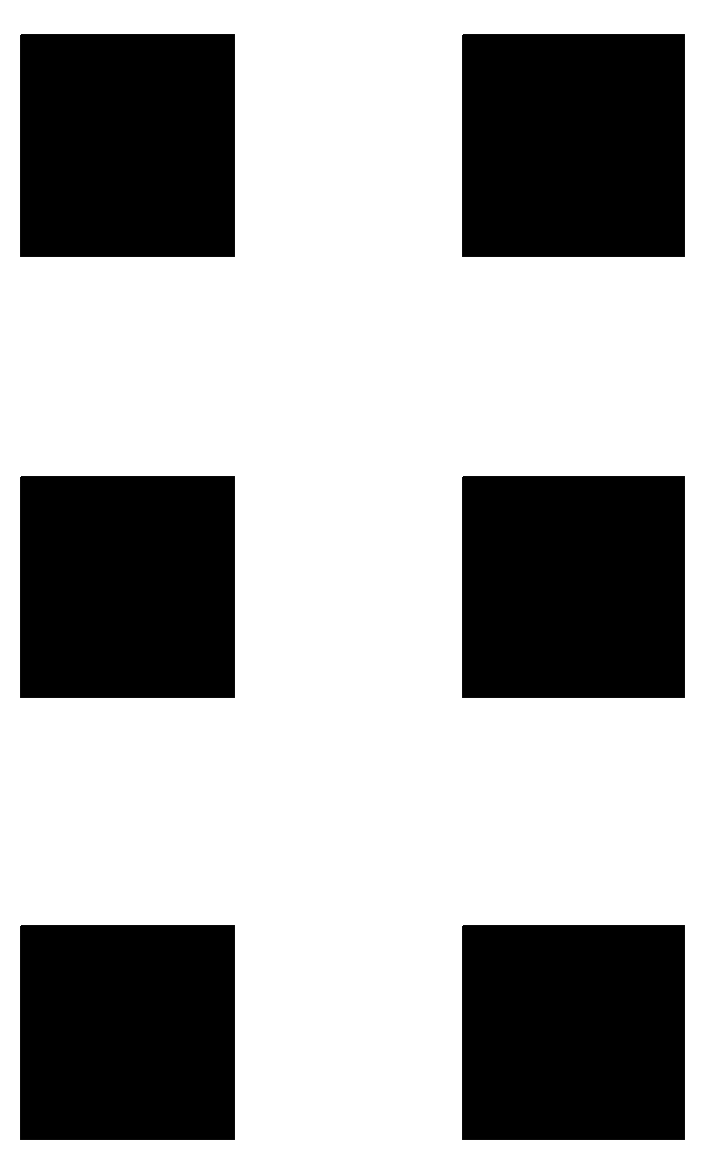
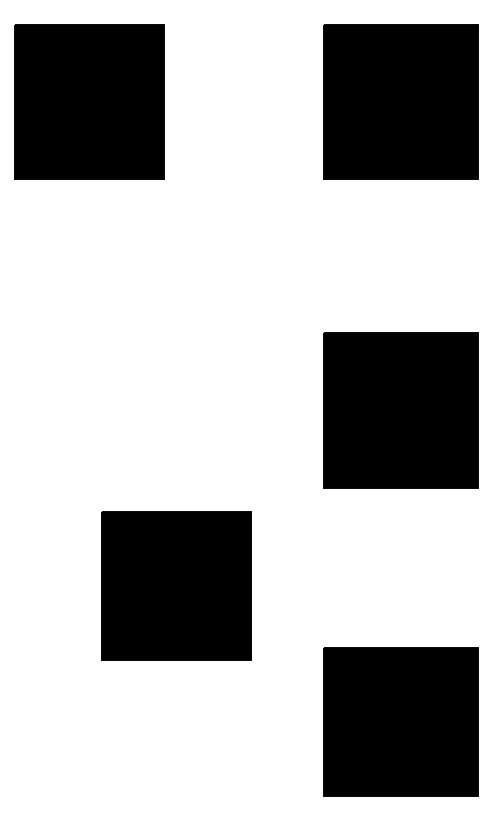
part: (127, 587) -> (89, 410), removed
part: (127, 1031) -> (176, 585), moved

